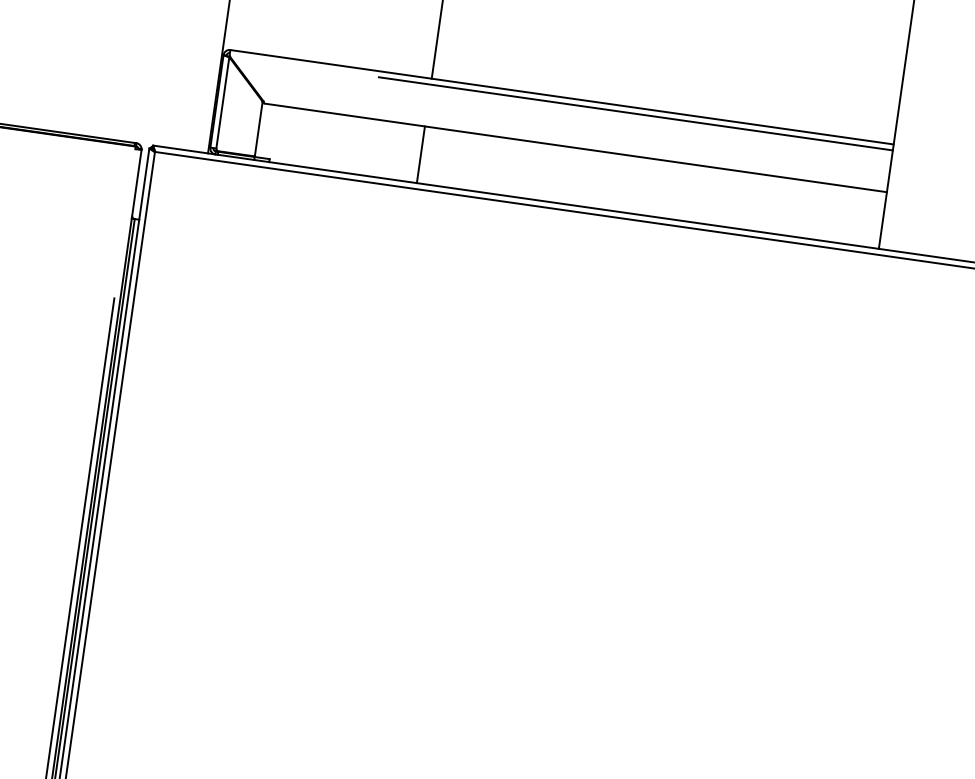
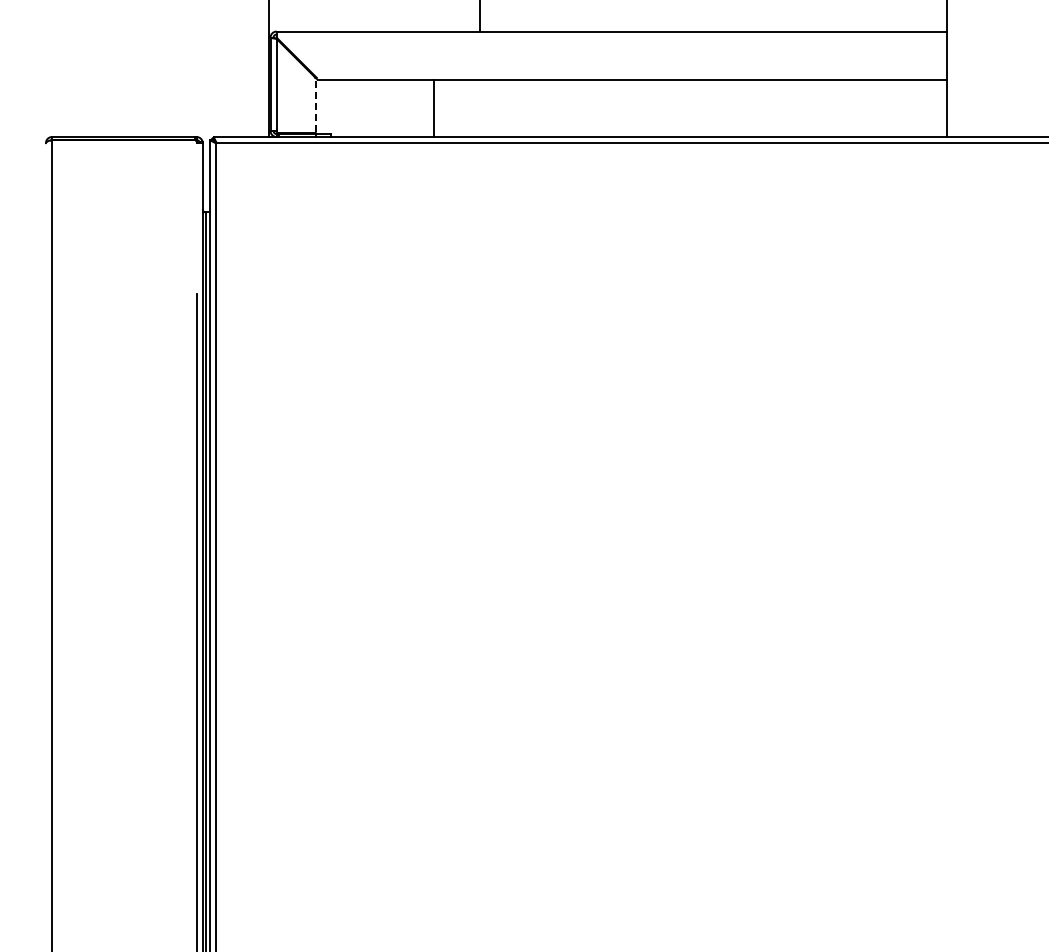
line: (635, 113) -> (686, 37), removed
line: (258, 127) -> (315, 104), solid -> dashed
line: (420, 154) -> (433, 108), moved

